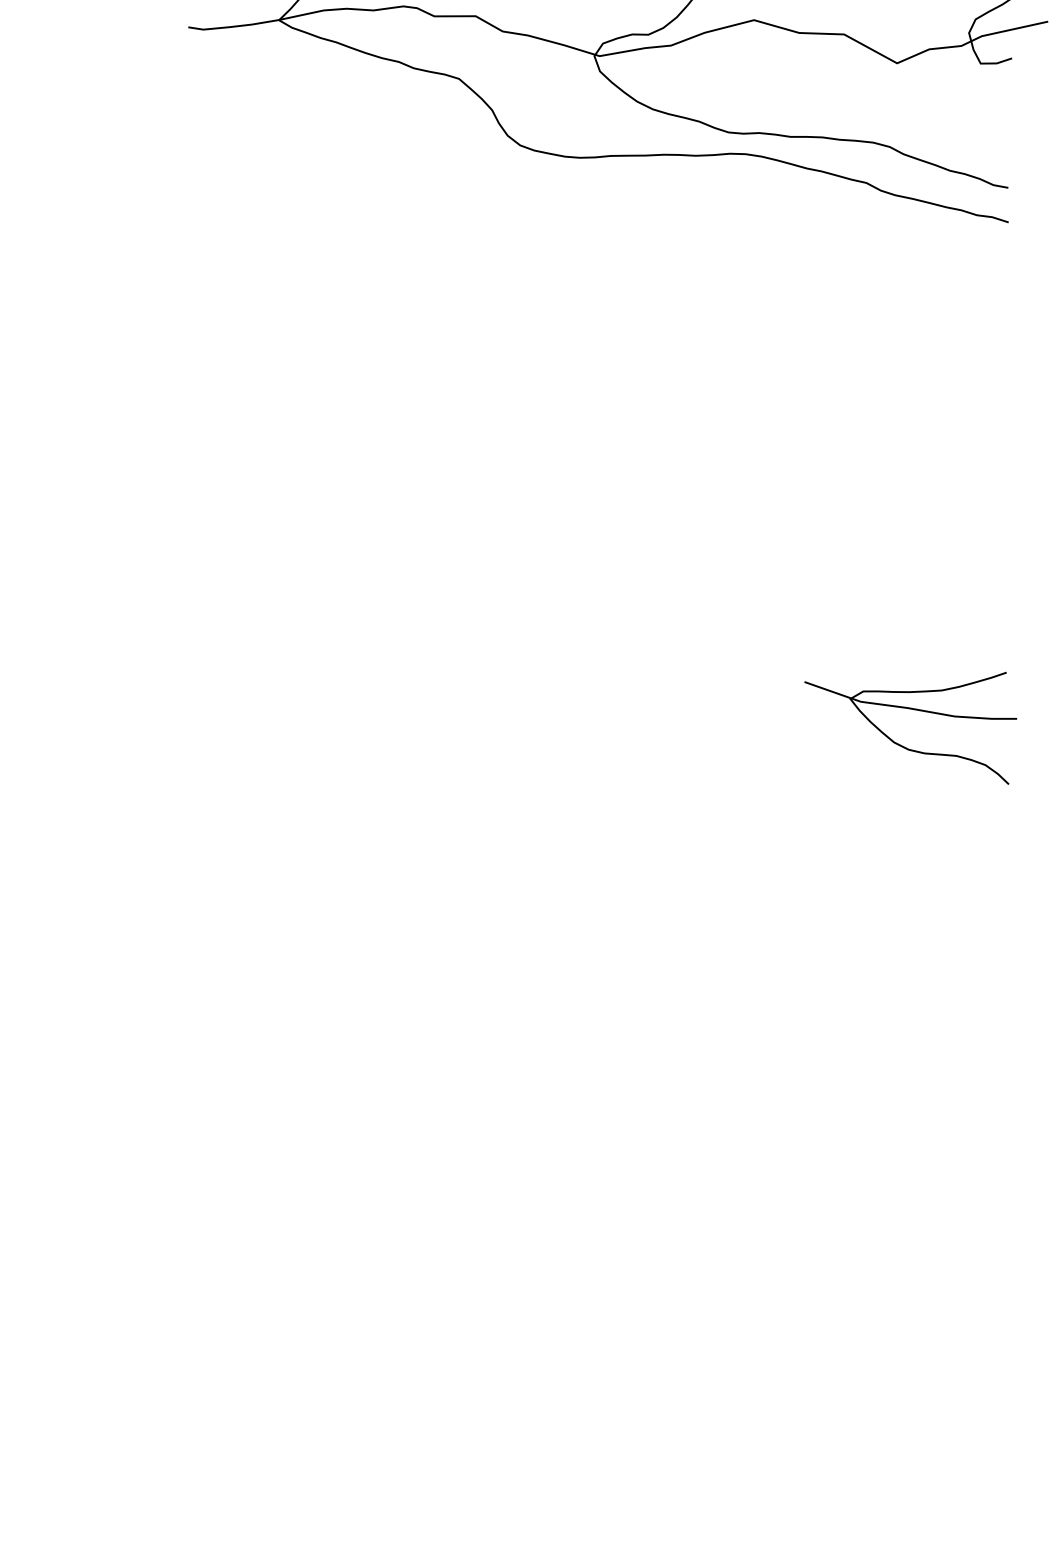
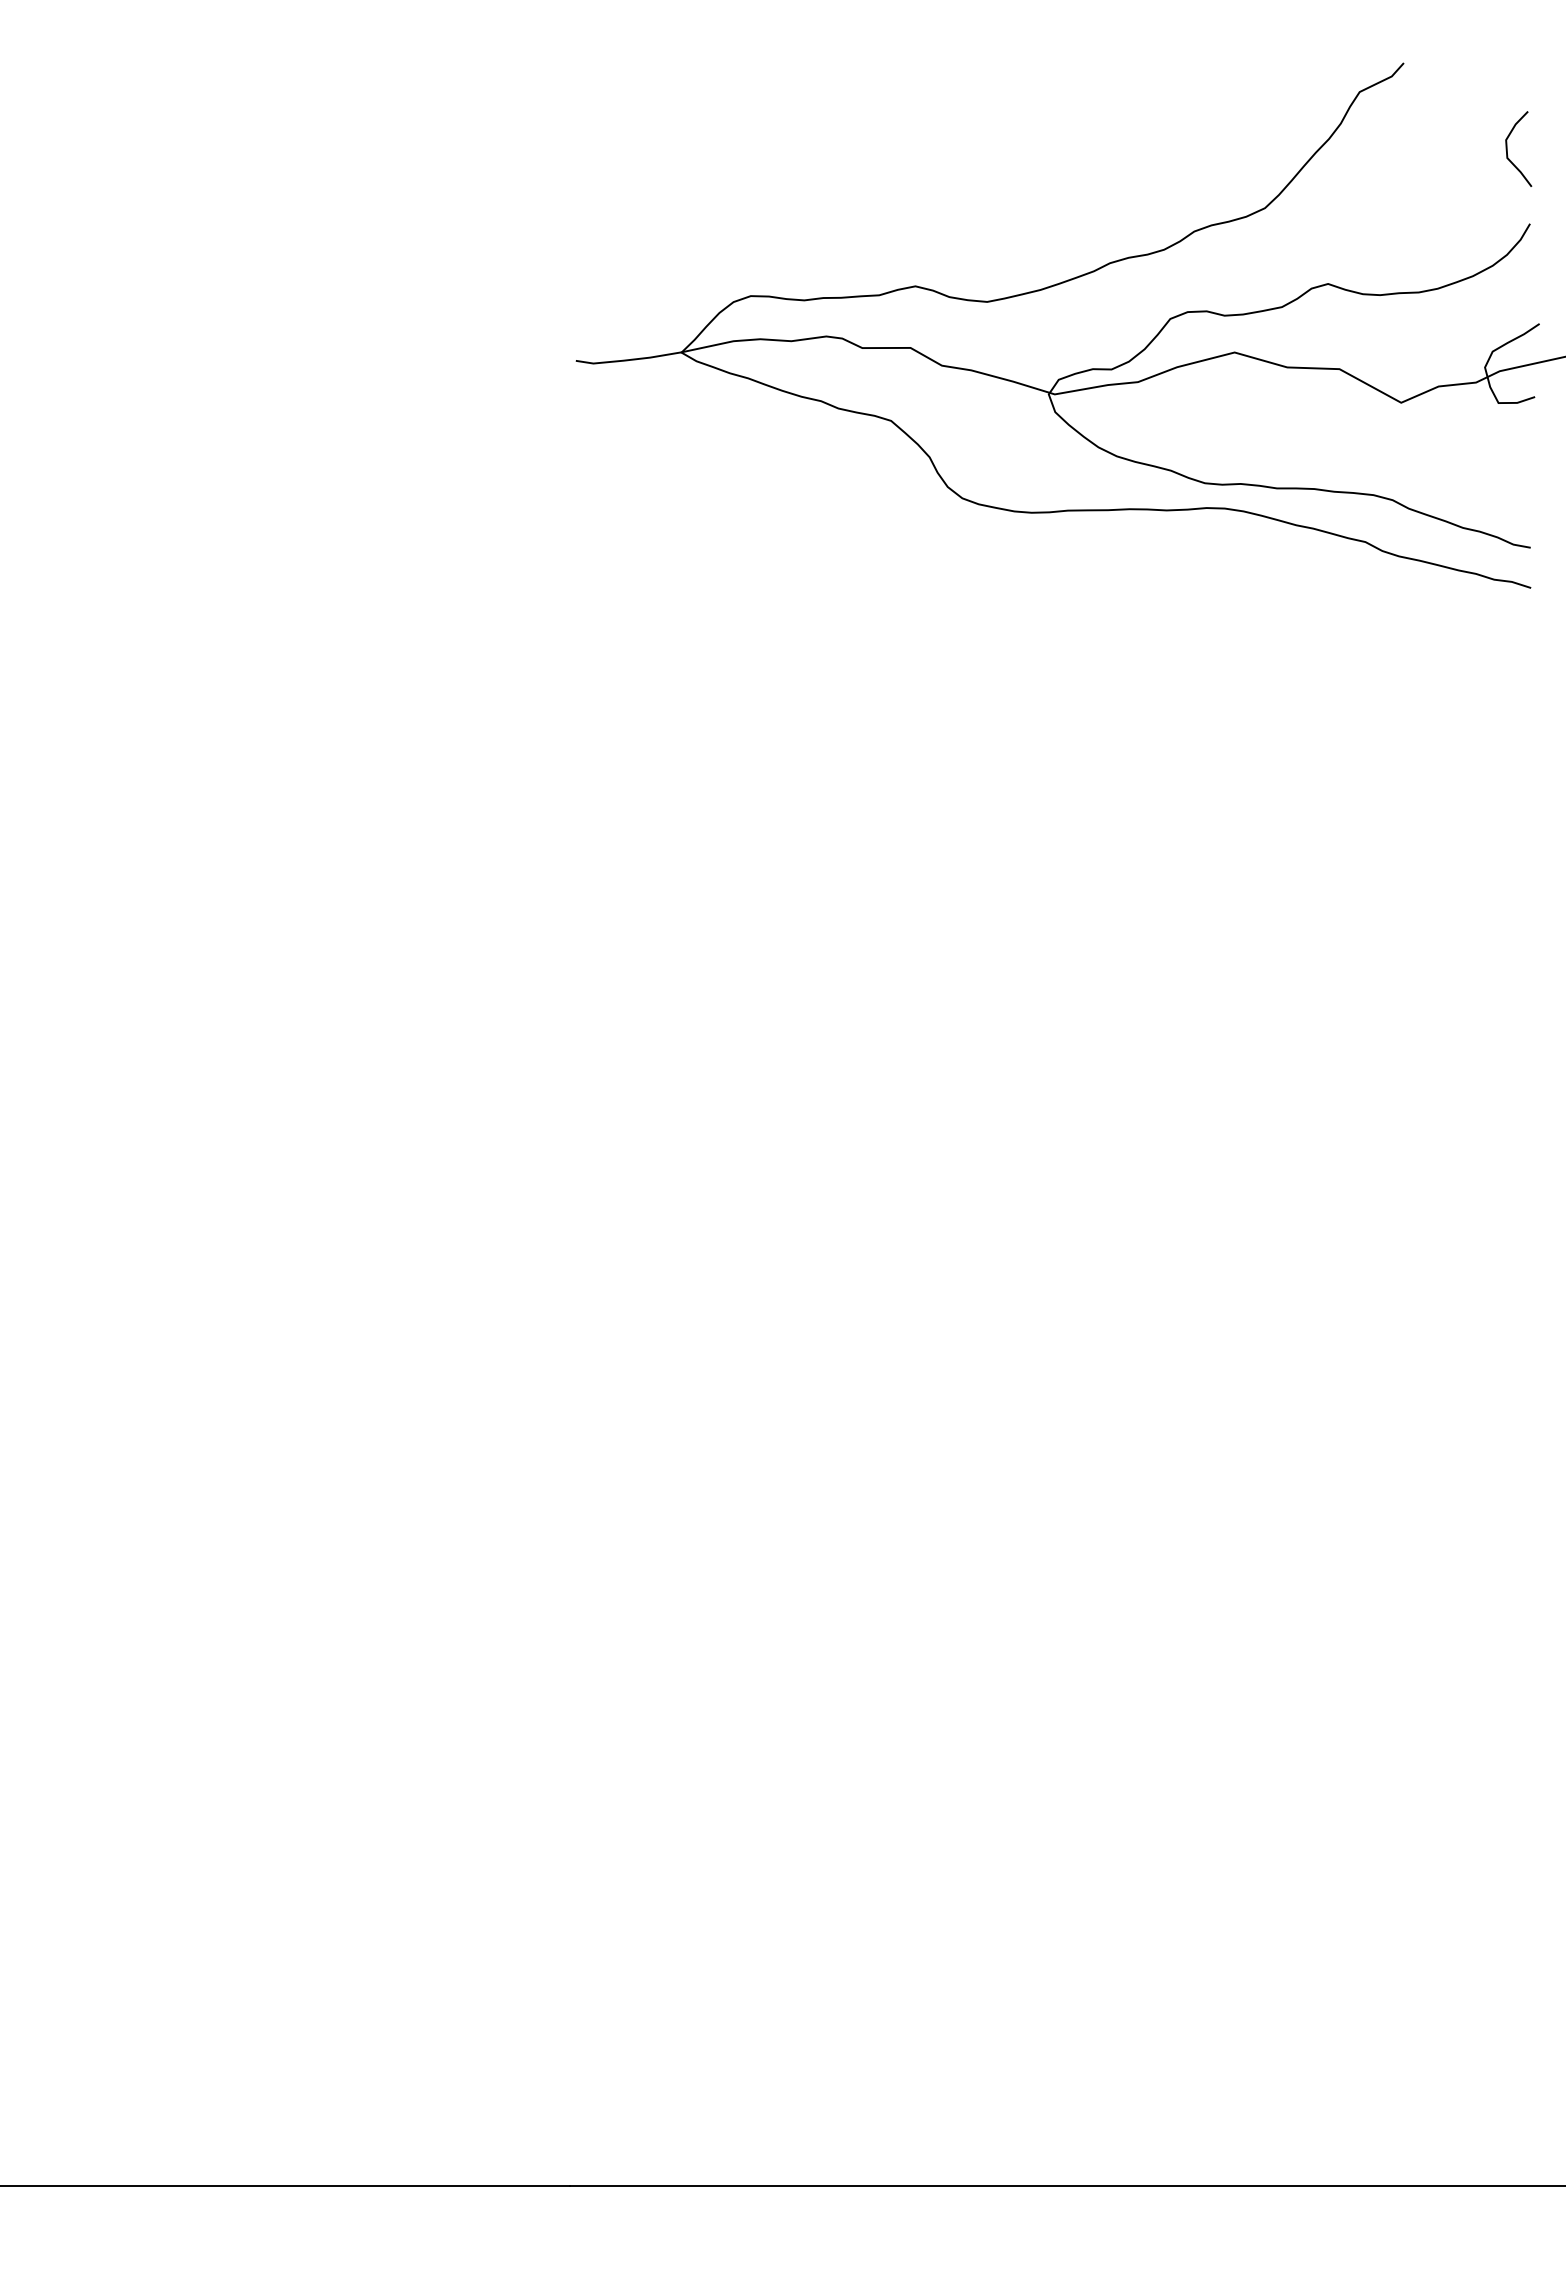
part: (911, 709) -> (1417, 1155), removed

